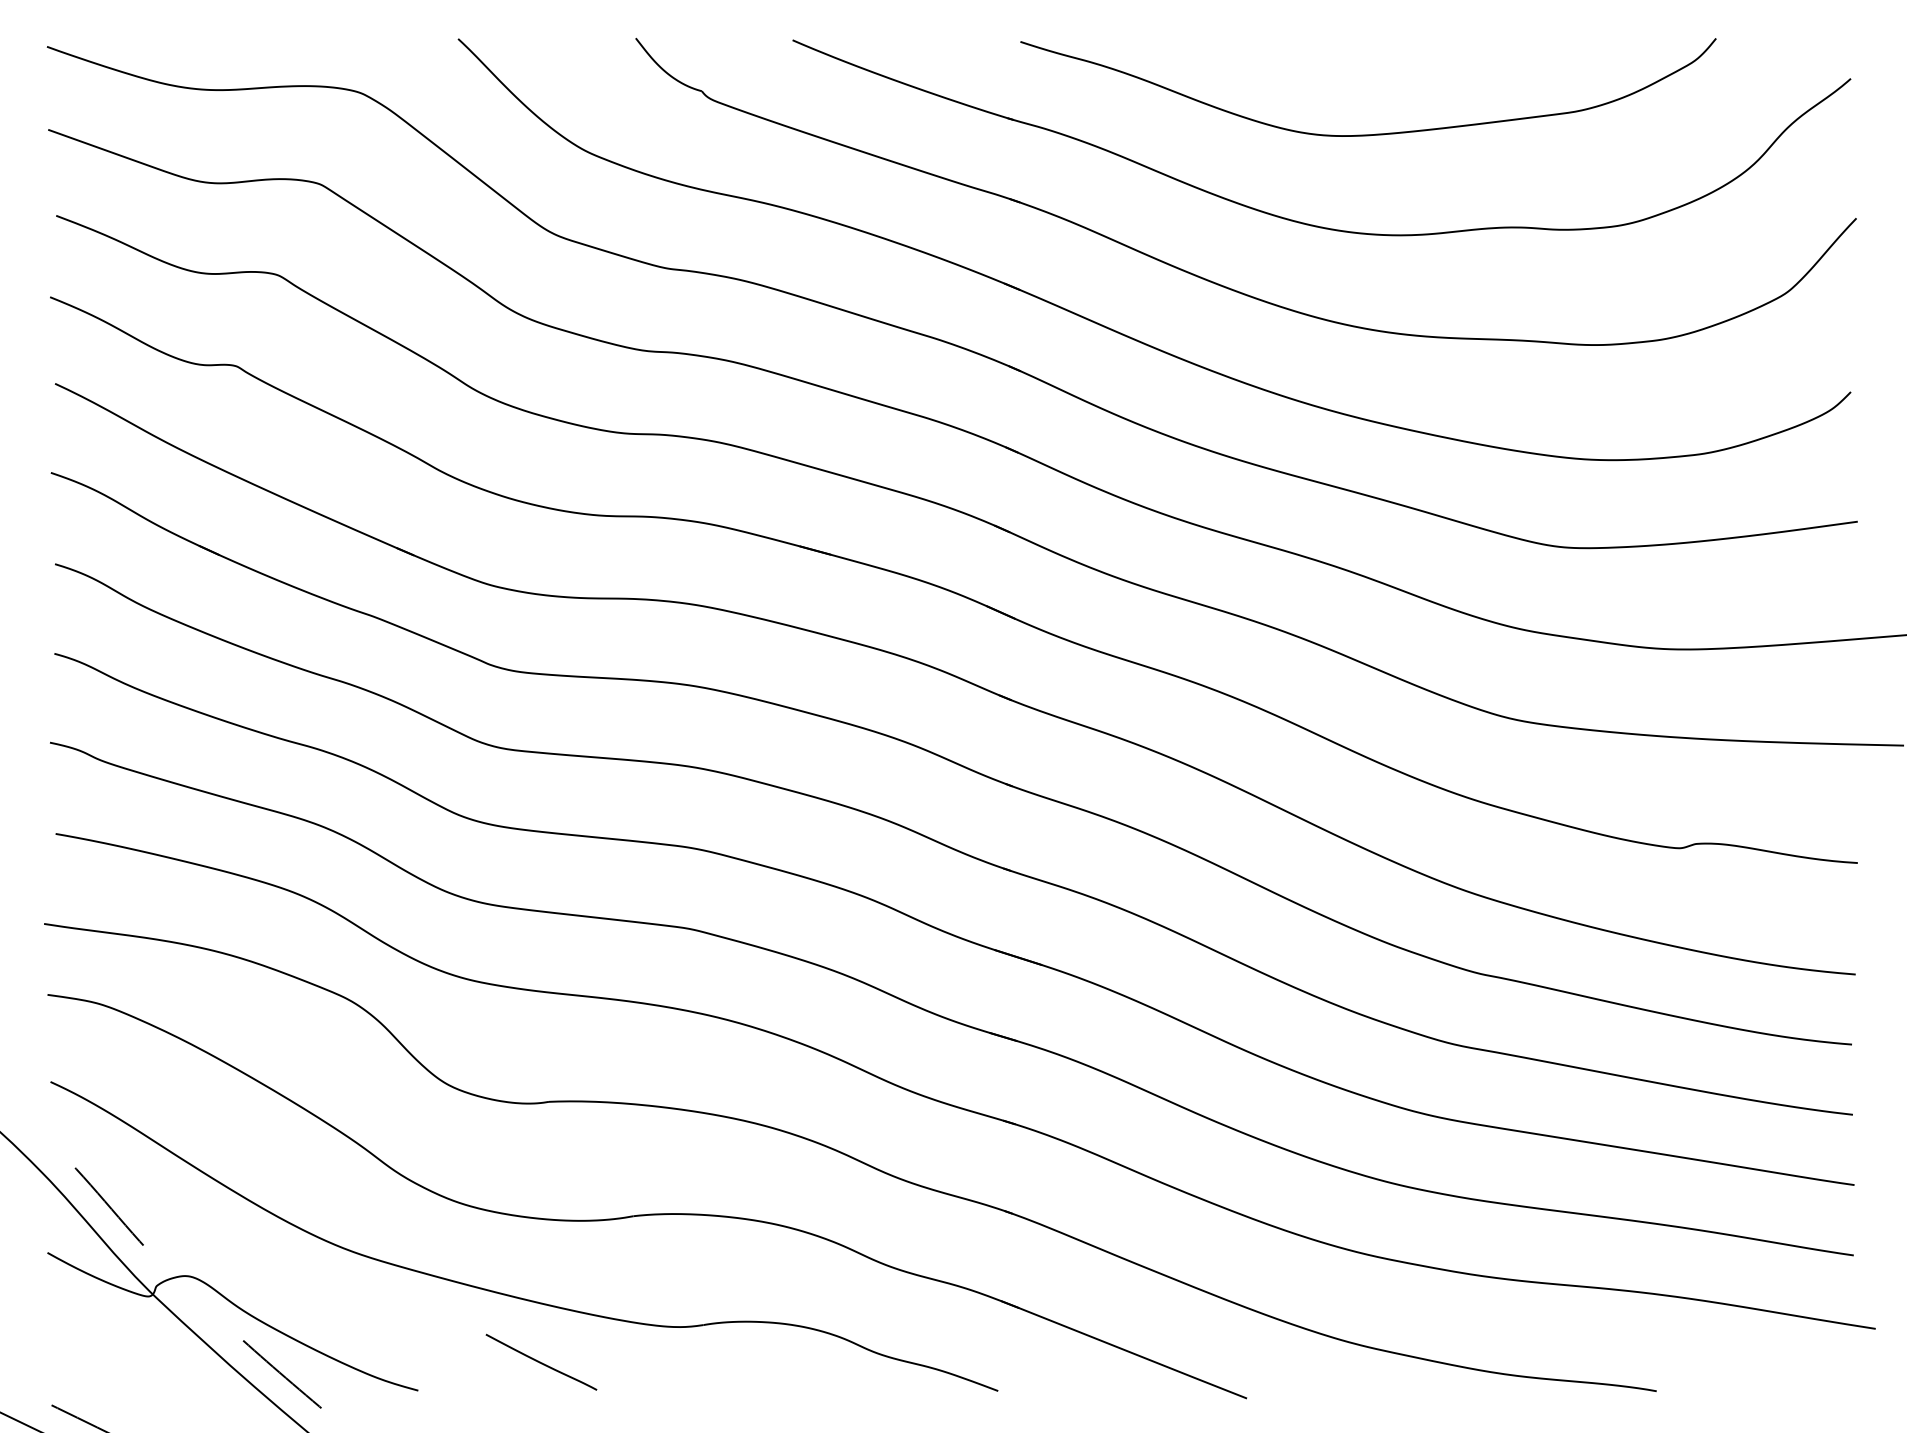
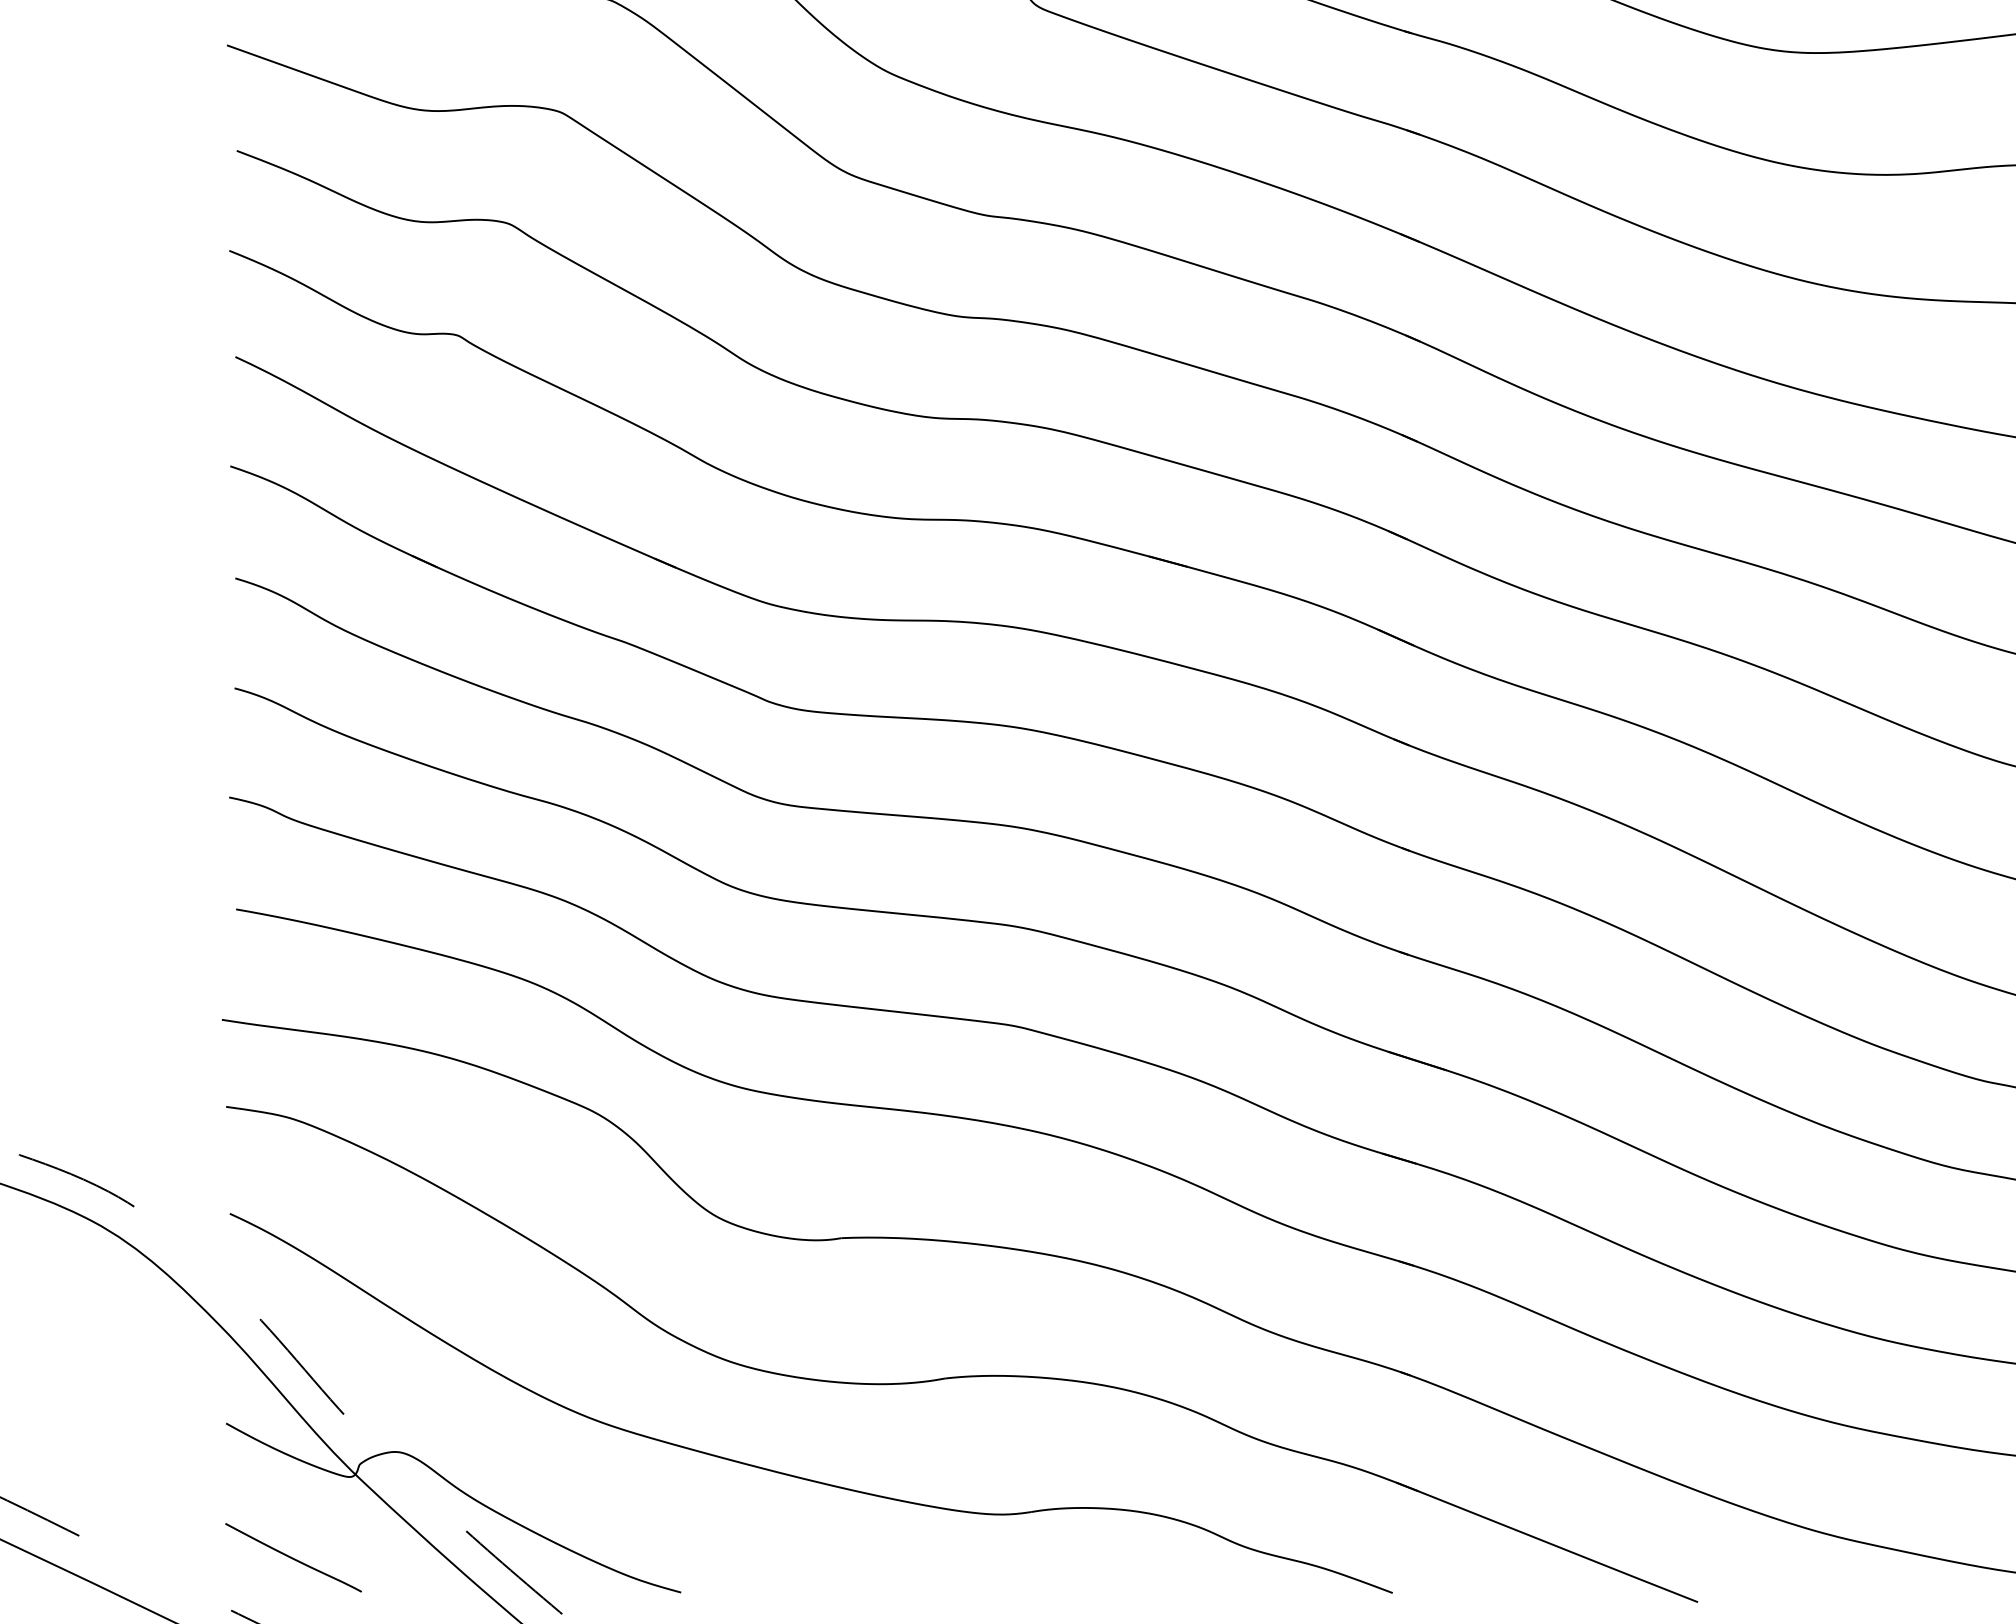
line: (540, 1361) -> (292, 1556), moved

